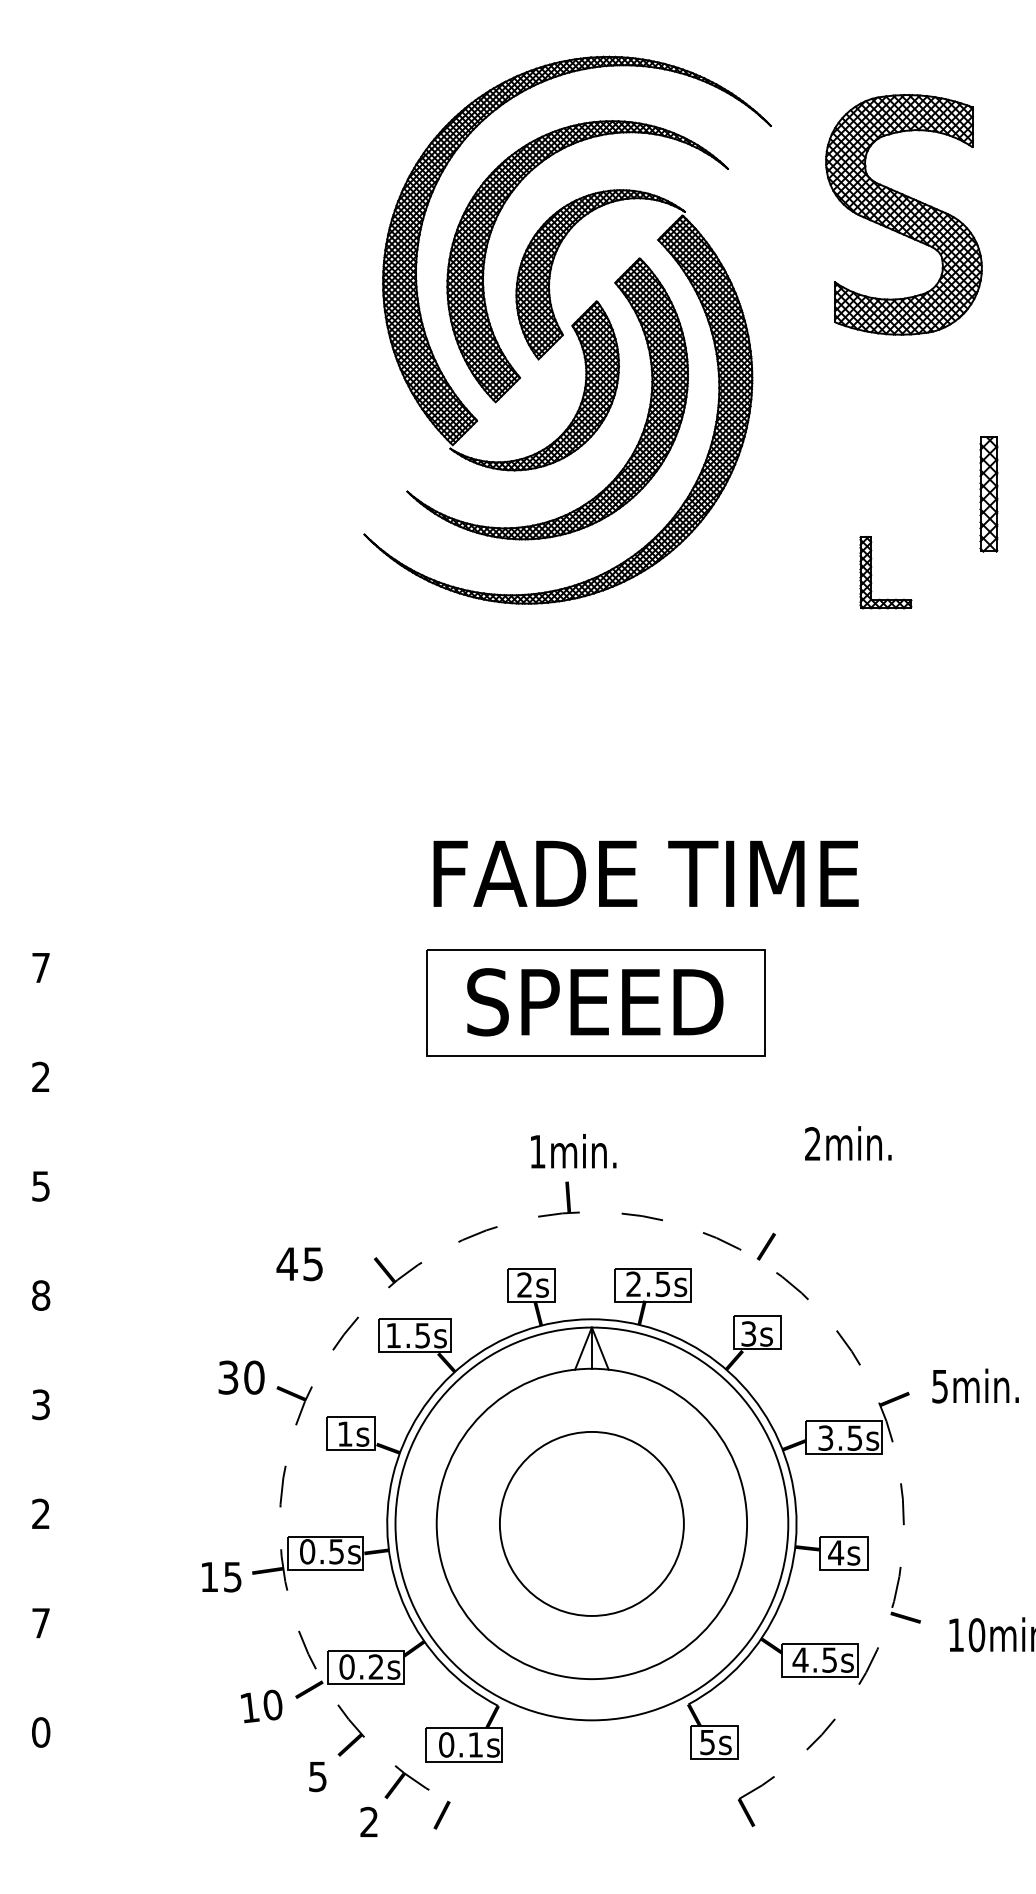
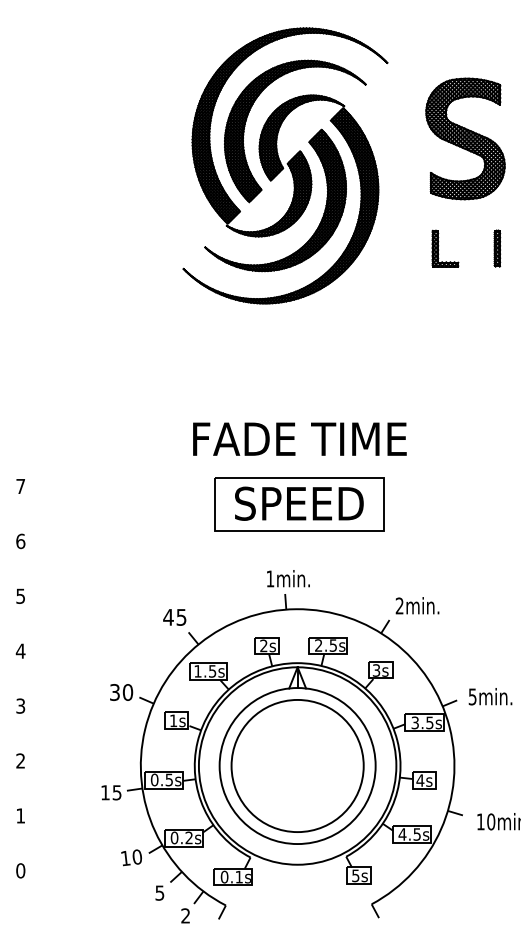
part: (903, 213) -> (465, 138), moved
part: (989, 494) -> (497, 248), size x0.62
part: (874, 575) -> (439, 250), moved
text: (645, 872) -> (299, 438), moved
text: (40, 1077) -> (20, 541), 2 -> 6
text: (848, 1142) -> (417, 605), moved
arc: (589, 1212) -> (296, 609), dashed -> solid
text: (299, 1264) -> (174, 617), moved
text: (40, 1294) -> (20, 650), 8 -> 4
circle: (591, 1522) -> (297, 765), size x1.43
text: (40, 1622) -> (20, 815), 7 -> 1

